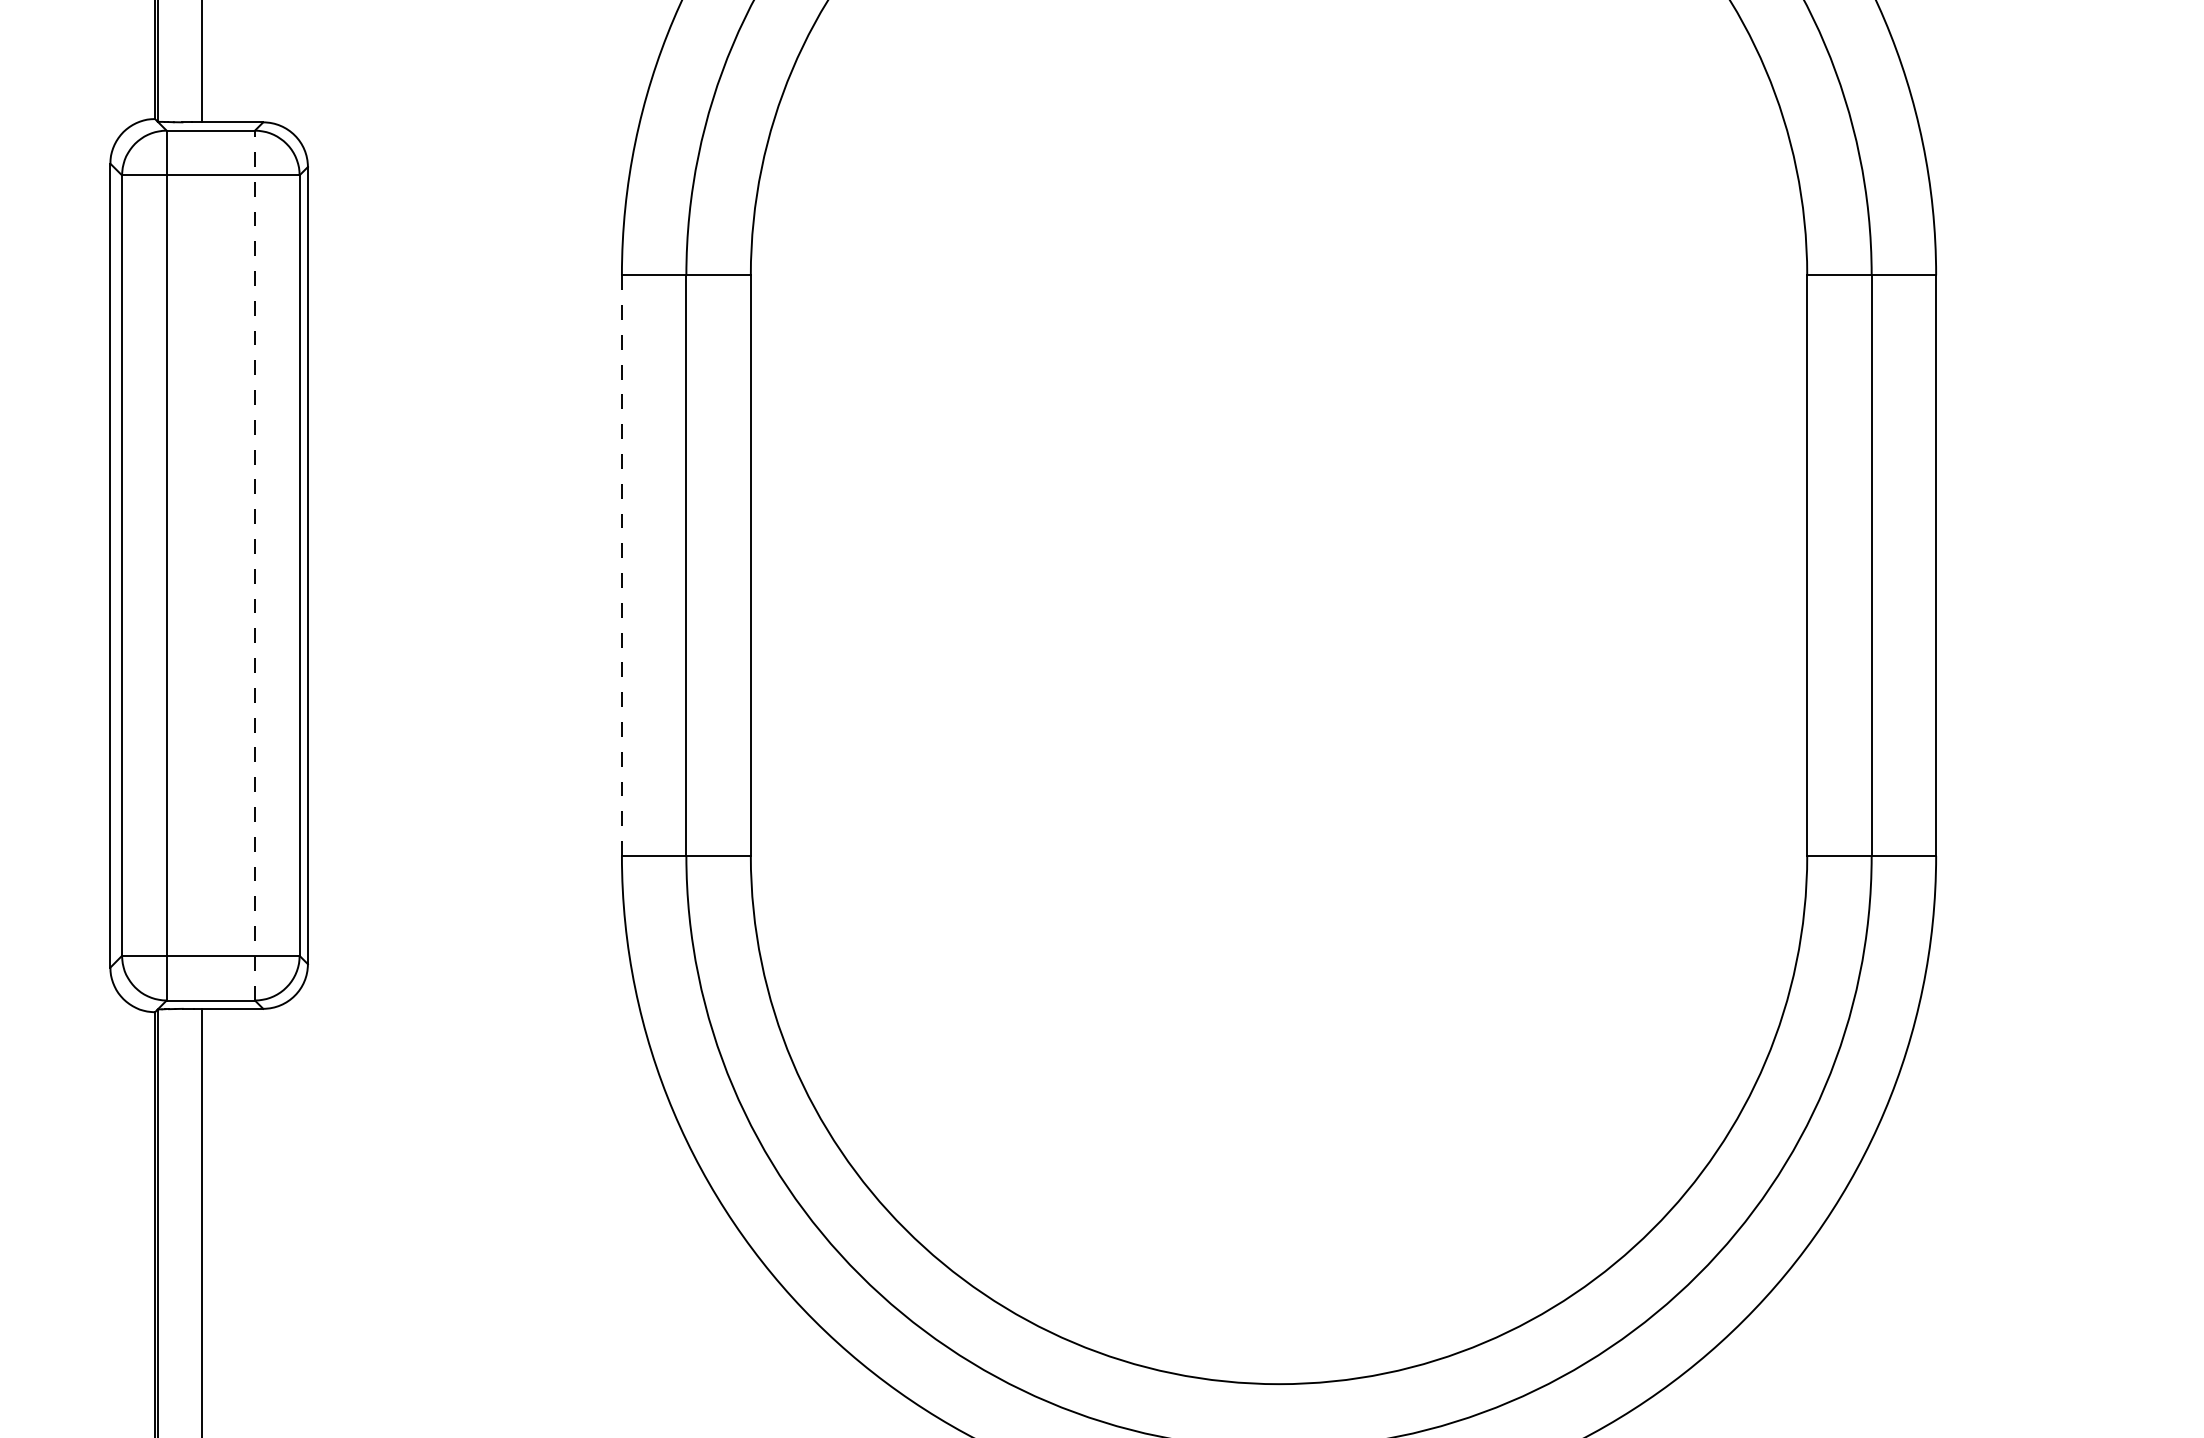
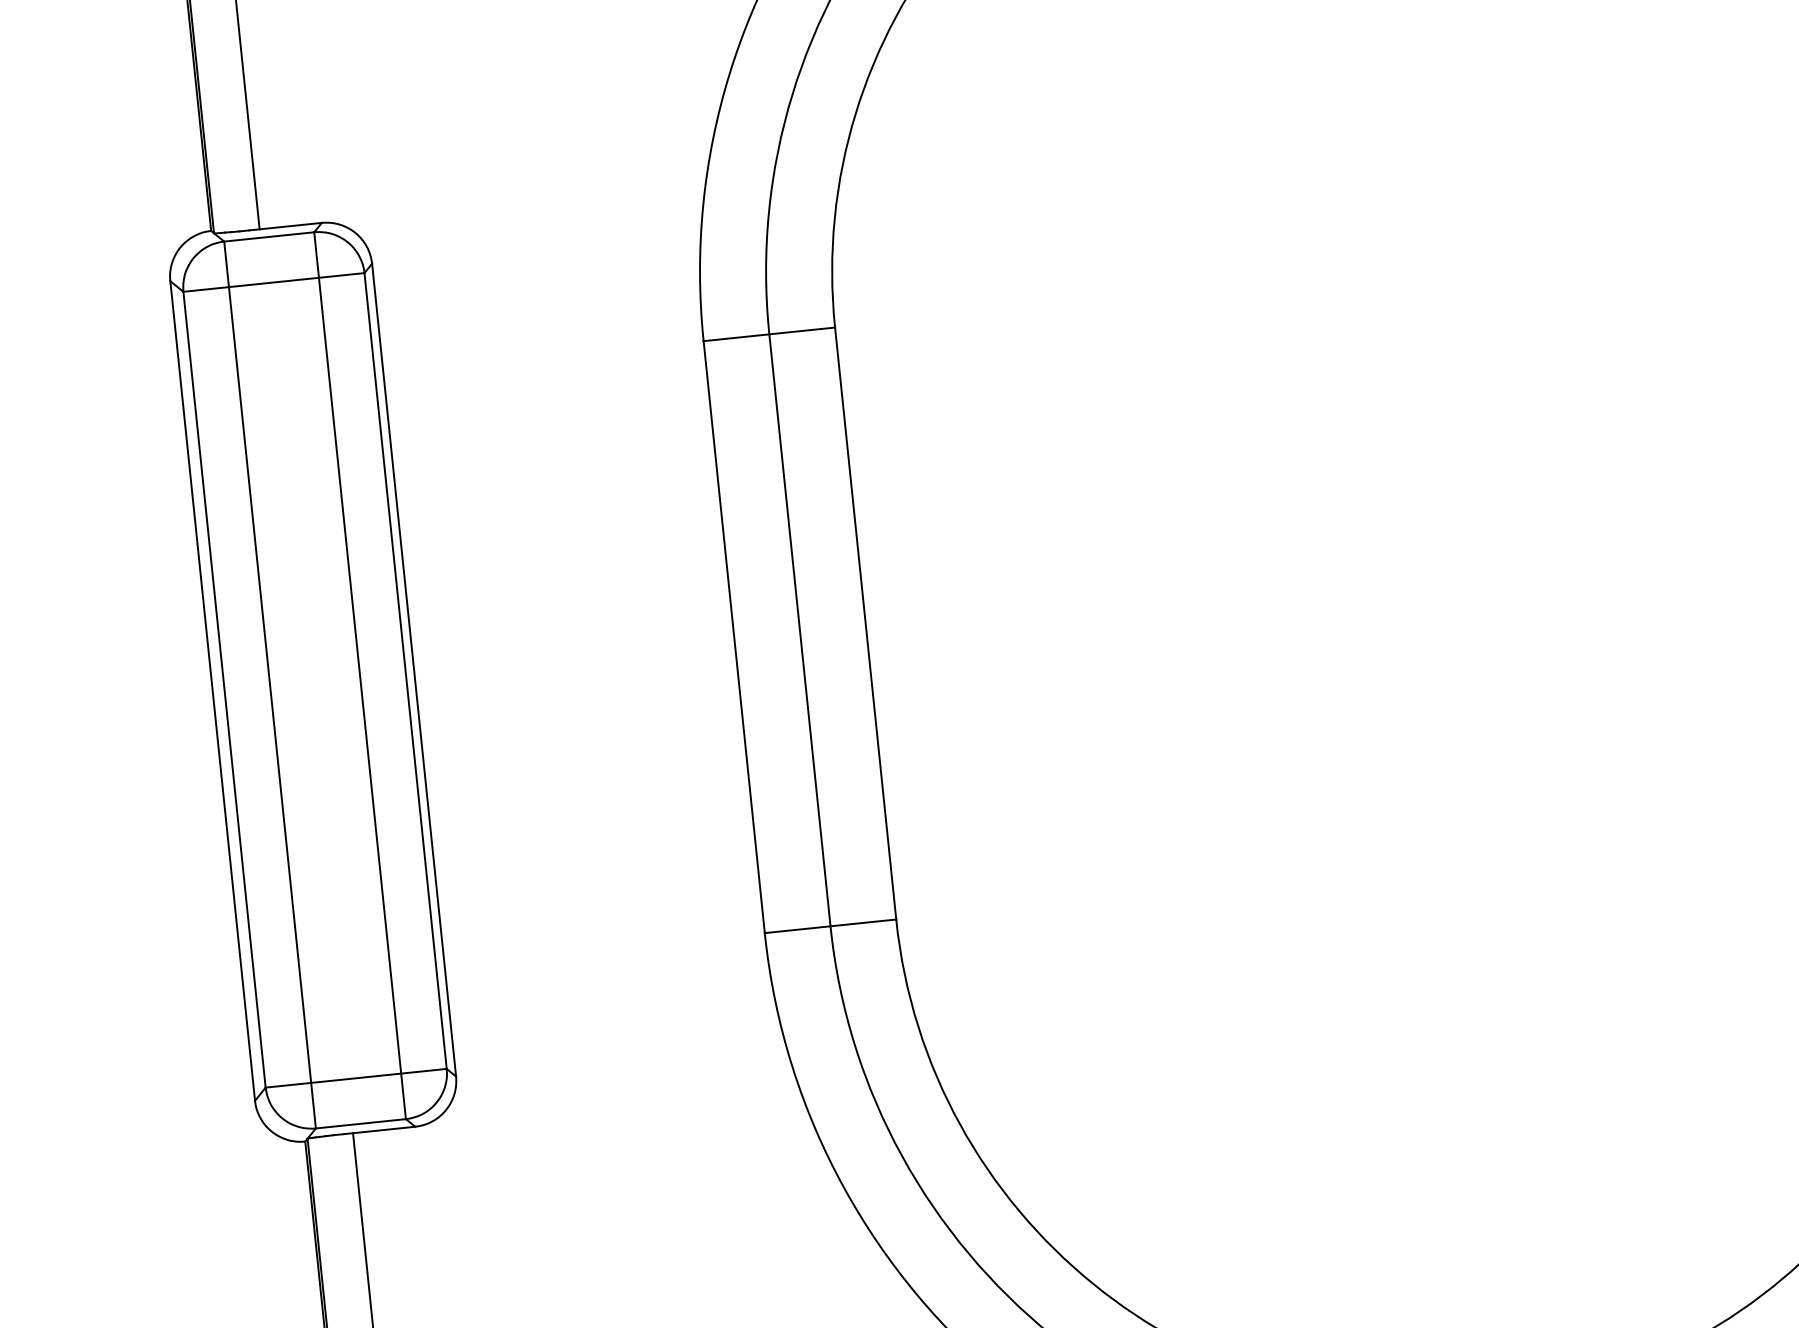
line: (254, 565) -> (359, 675), dashed -> solid
line: (621, 565) -> (733, 636), dashed -> solid

